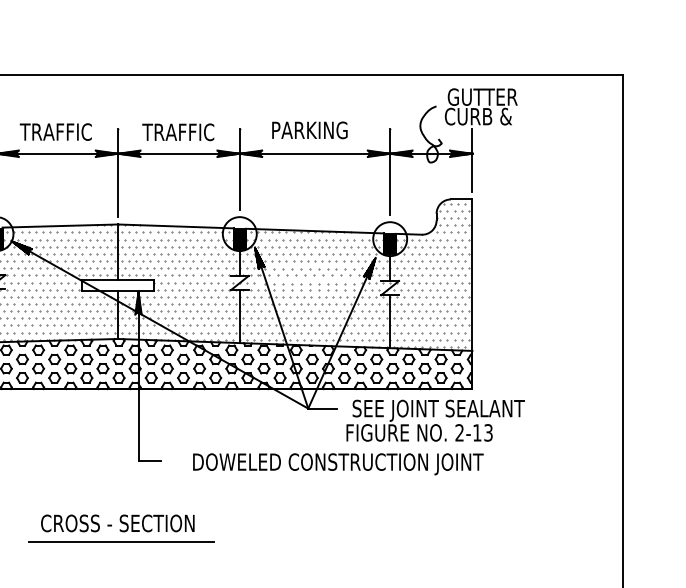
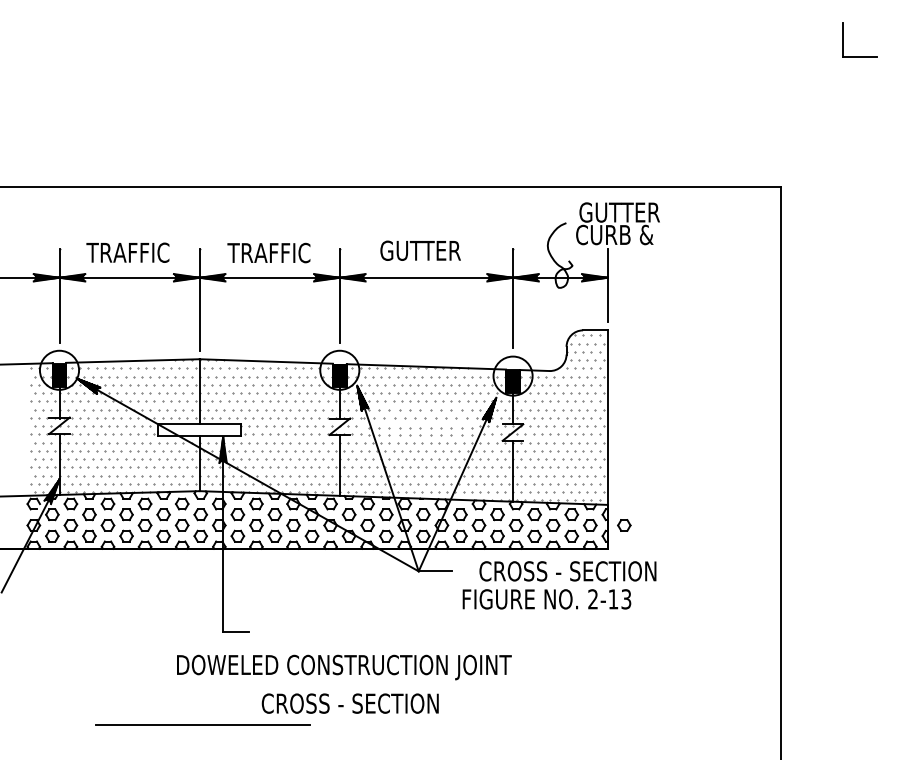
text: (309, 130) -> (420, 250), PARKING -> GUTTER
part: (486, 368) -> (624, 525), added
text: (438, 410) -> (568, 573), SEE JOINT SEALANT -> CROSS - SECTION
text: (338, 464) -> (344, 667), moved
text: (117, 523) -> (349, 703), moved

